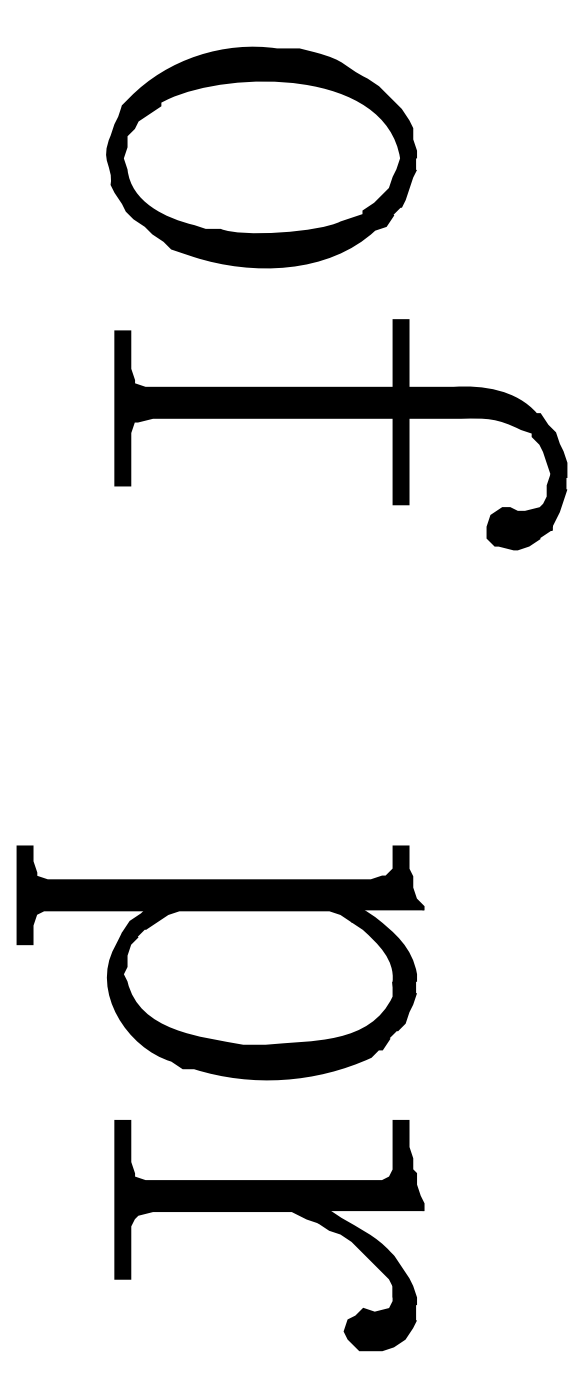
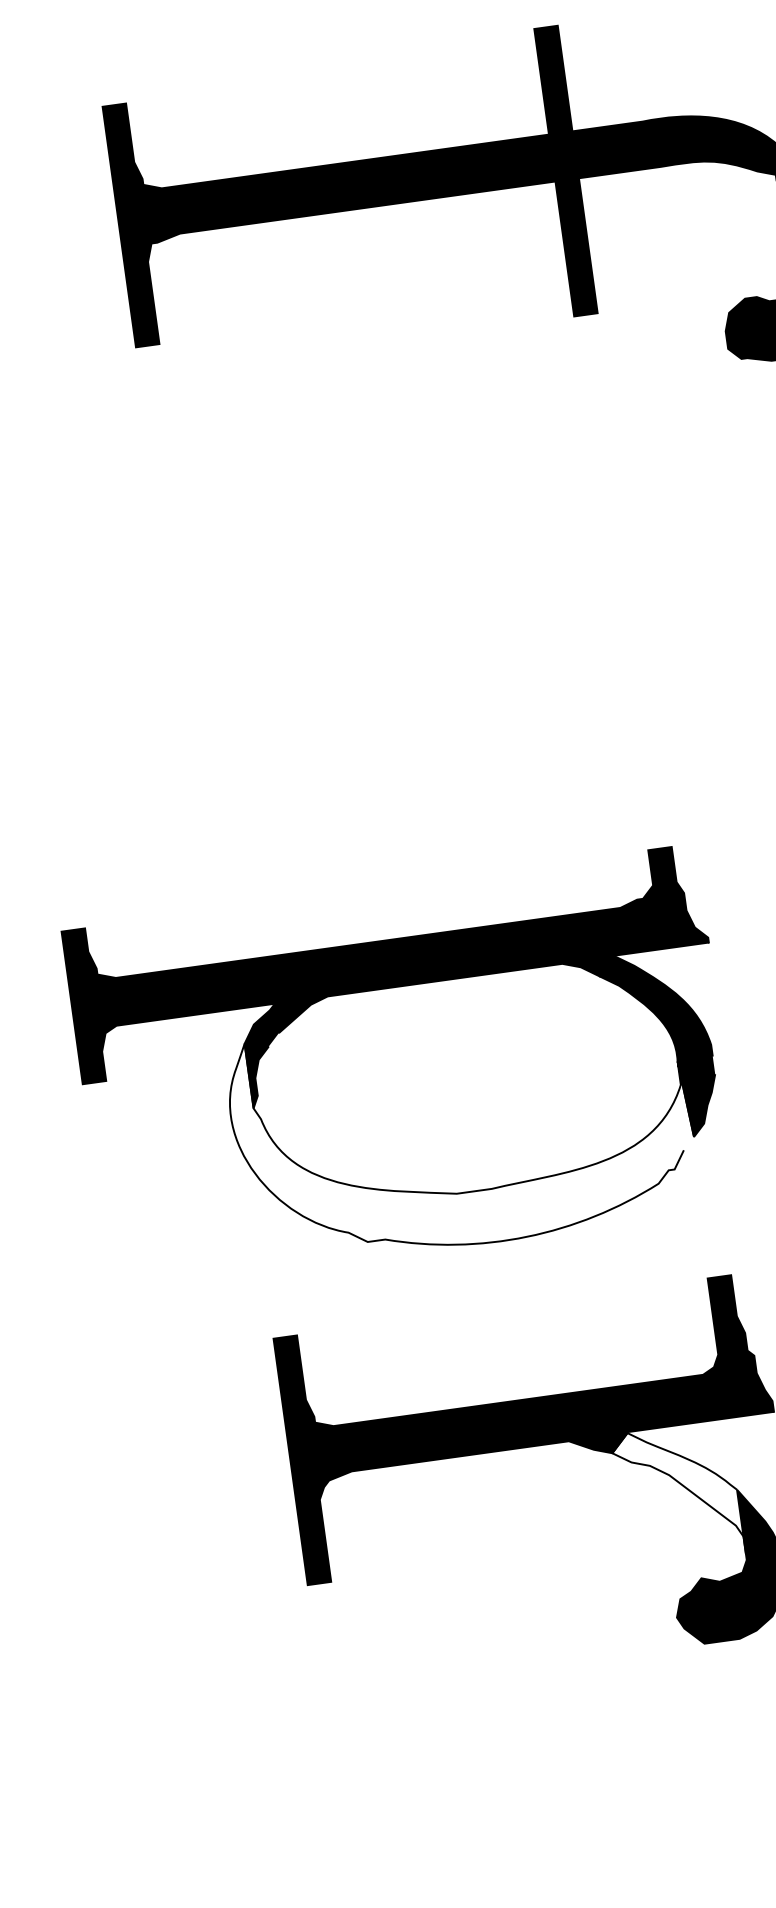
fill: (252, 1005) -> (462, 1128), removed
fill: (355, 1254) -> (677, 1495), removed

